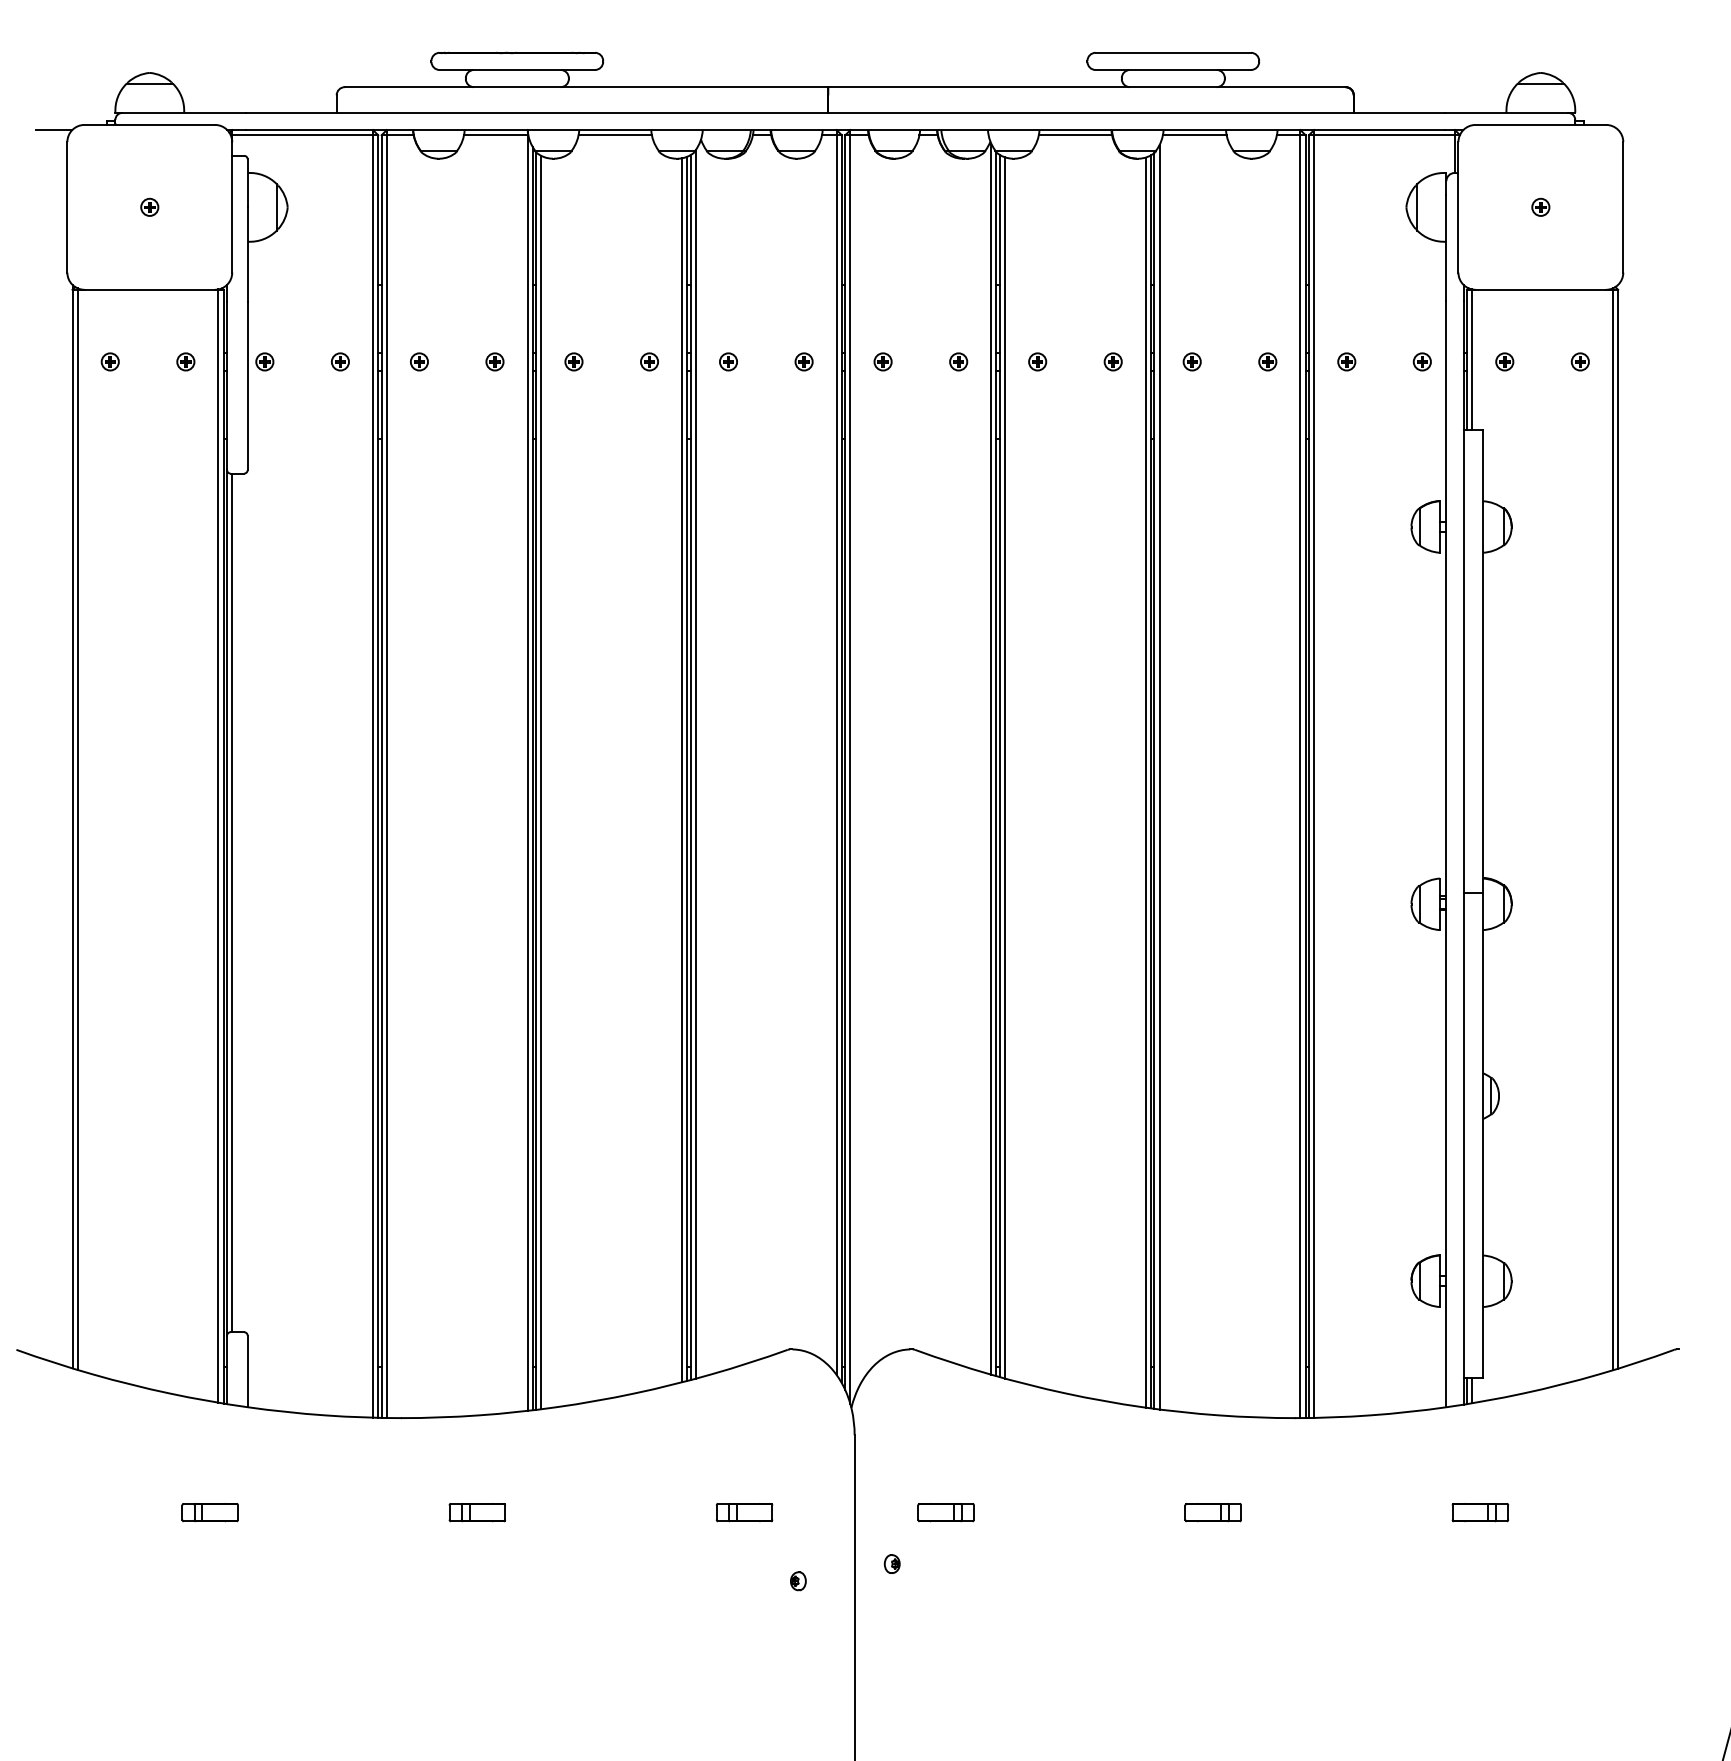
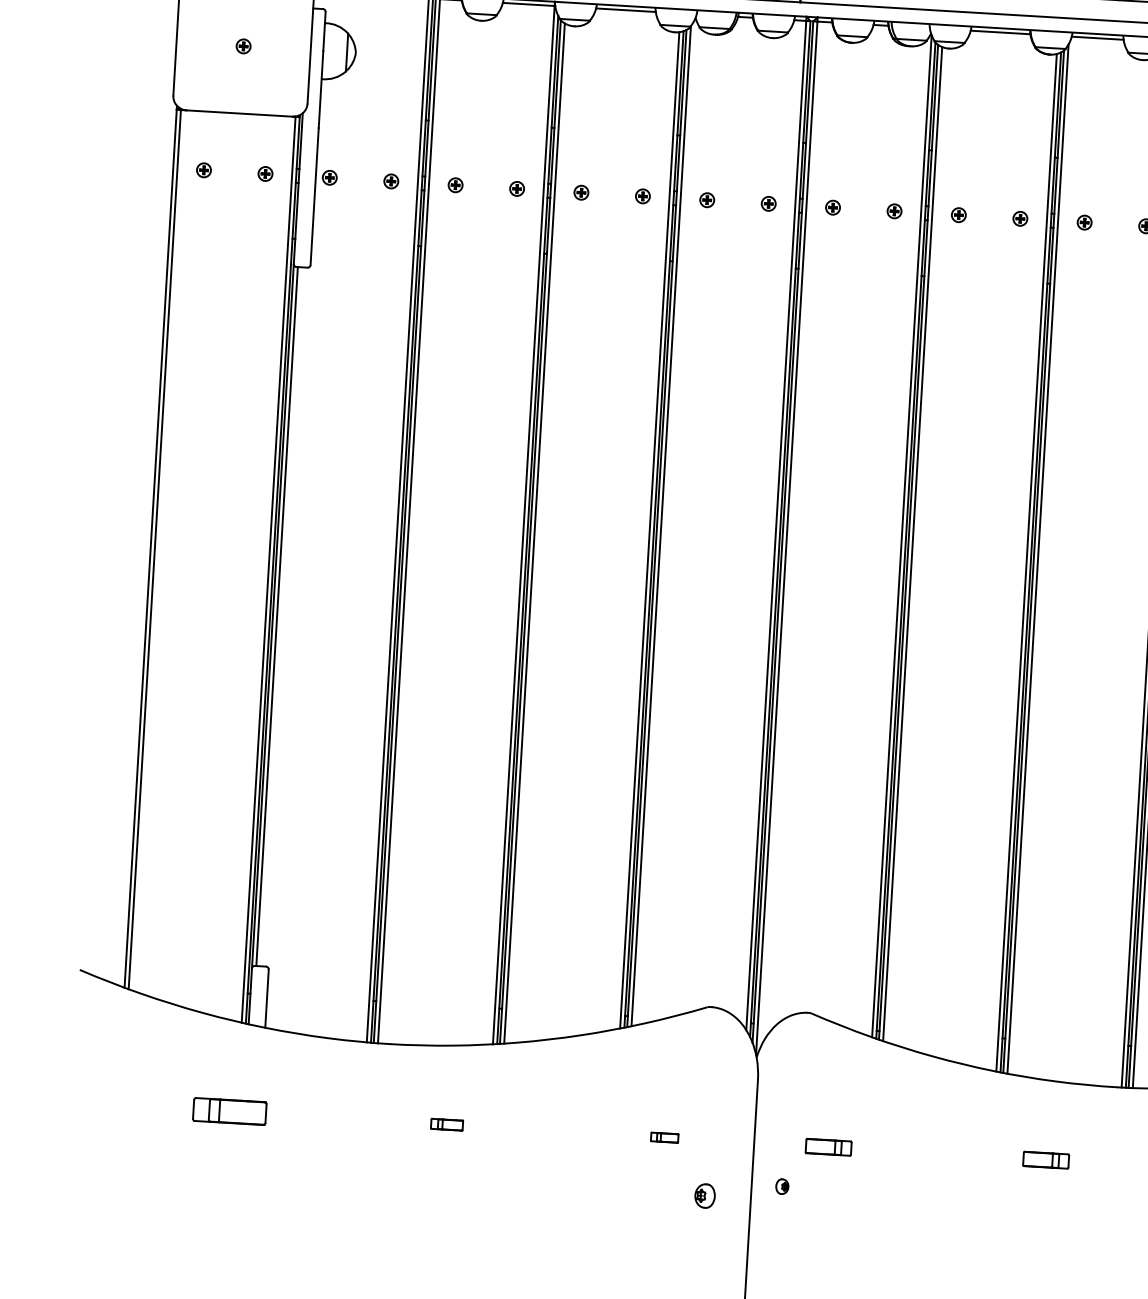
part: (209, 1512) -> (229, 1111), size x1.6
part: (476, 1512) -> (446, 1124), size x0.7
part: (744, 1512) -> (664, 1137), size x0.6
part: (798, 1581) -> (705, 1196), size x1.6

